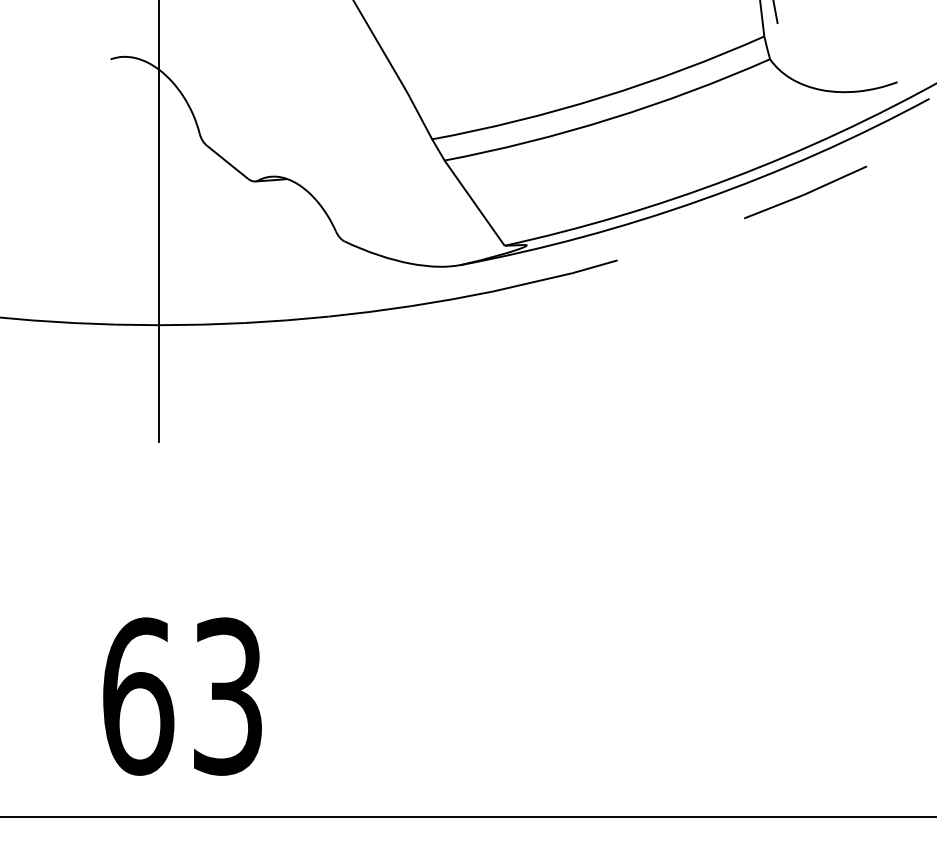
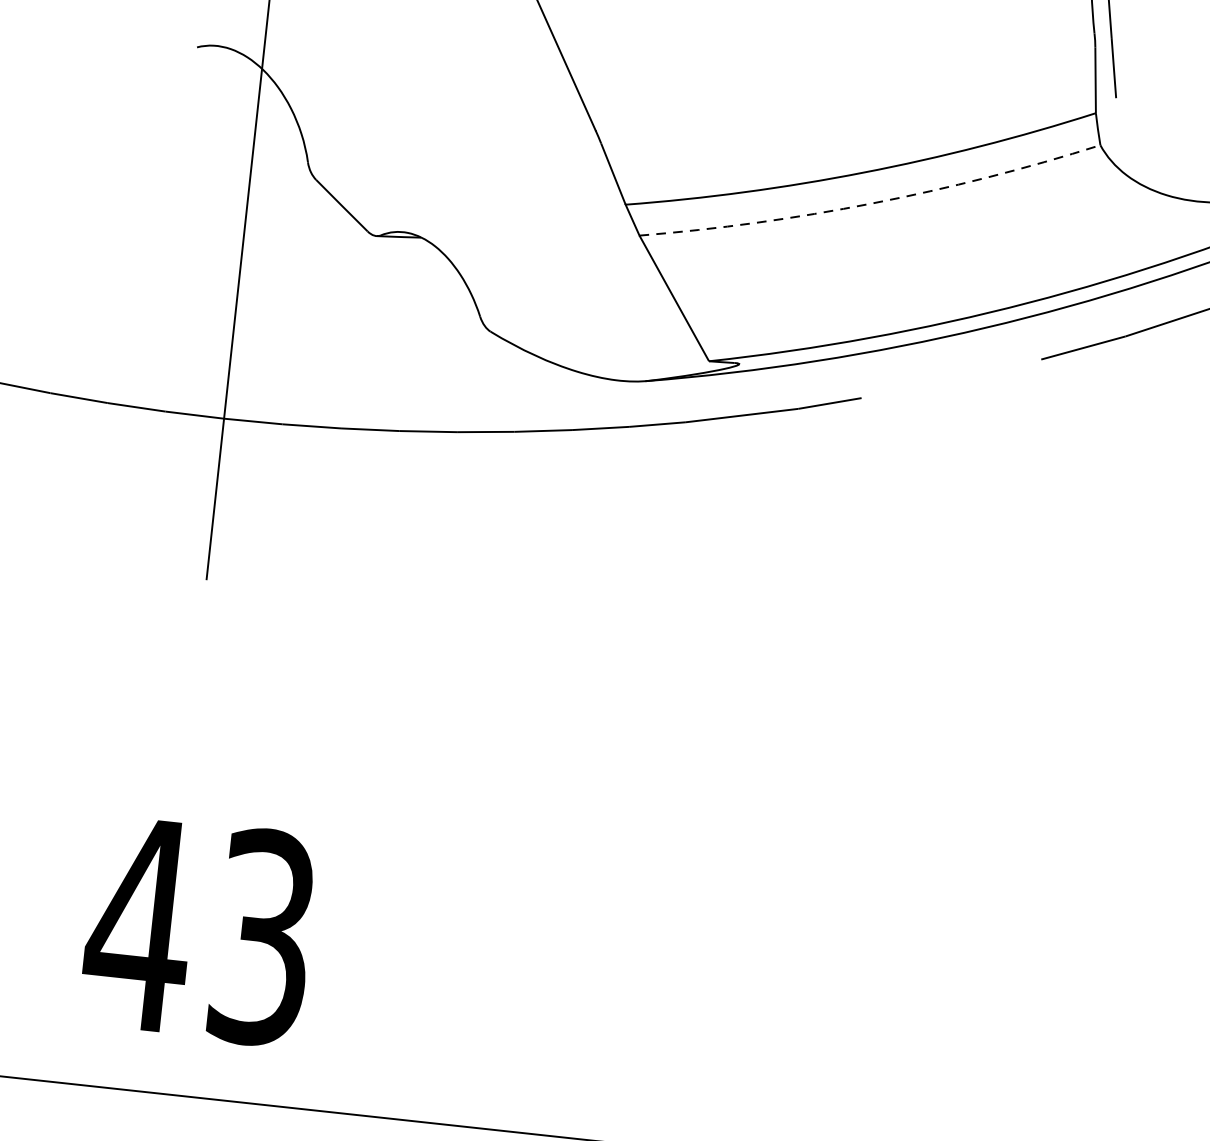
arc: (610, 119) -> (872, 204), solid -> dashed
text: (137, 696) -> (139, 924), 63 -> 43

